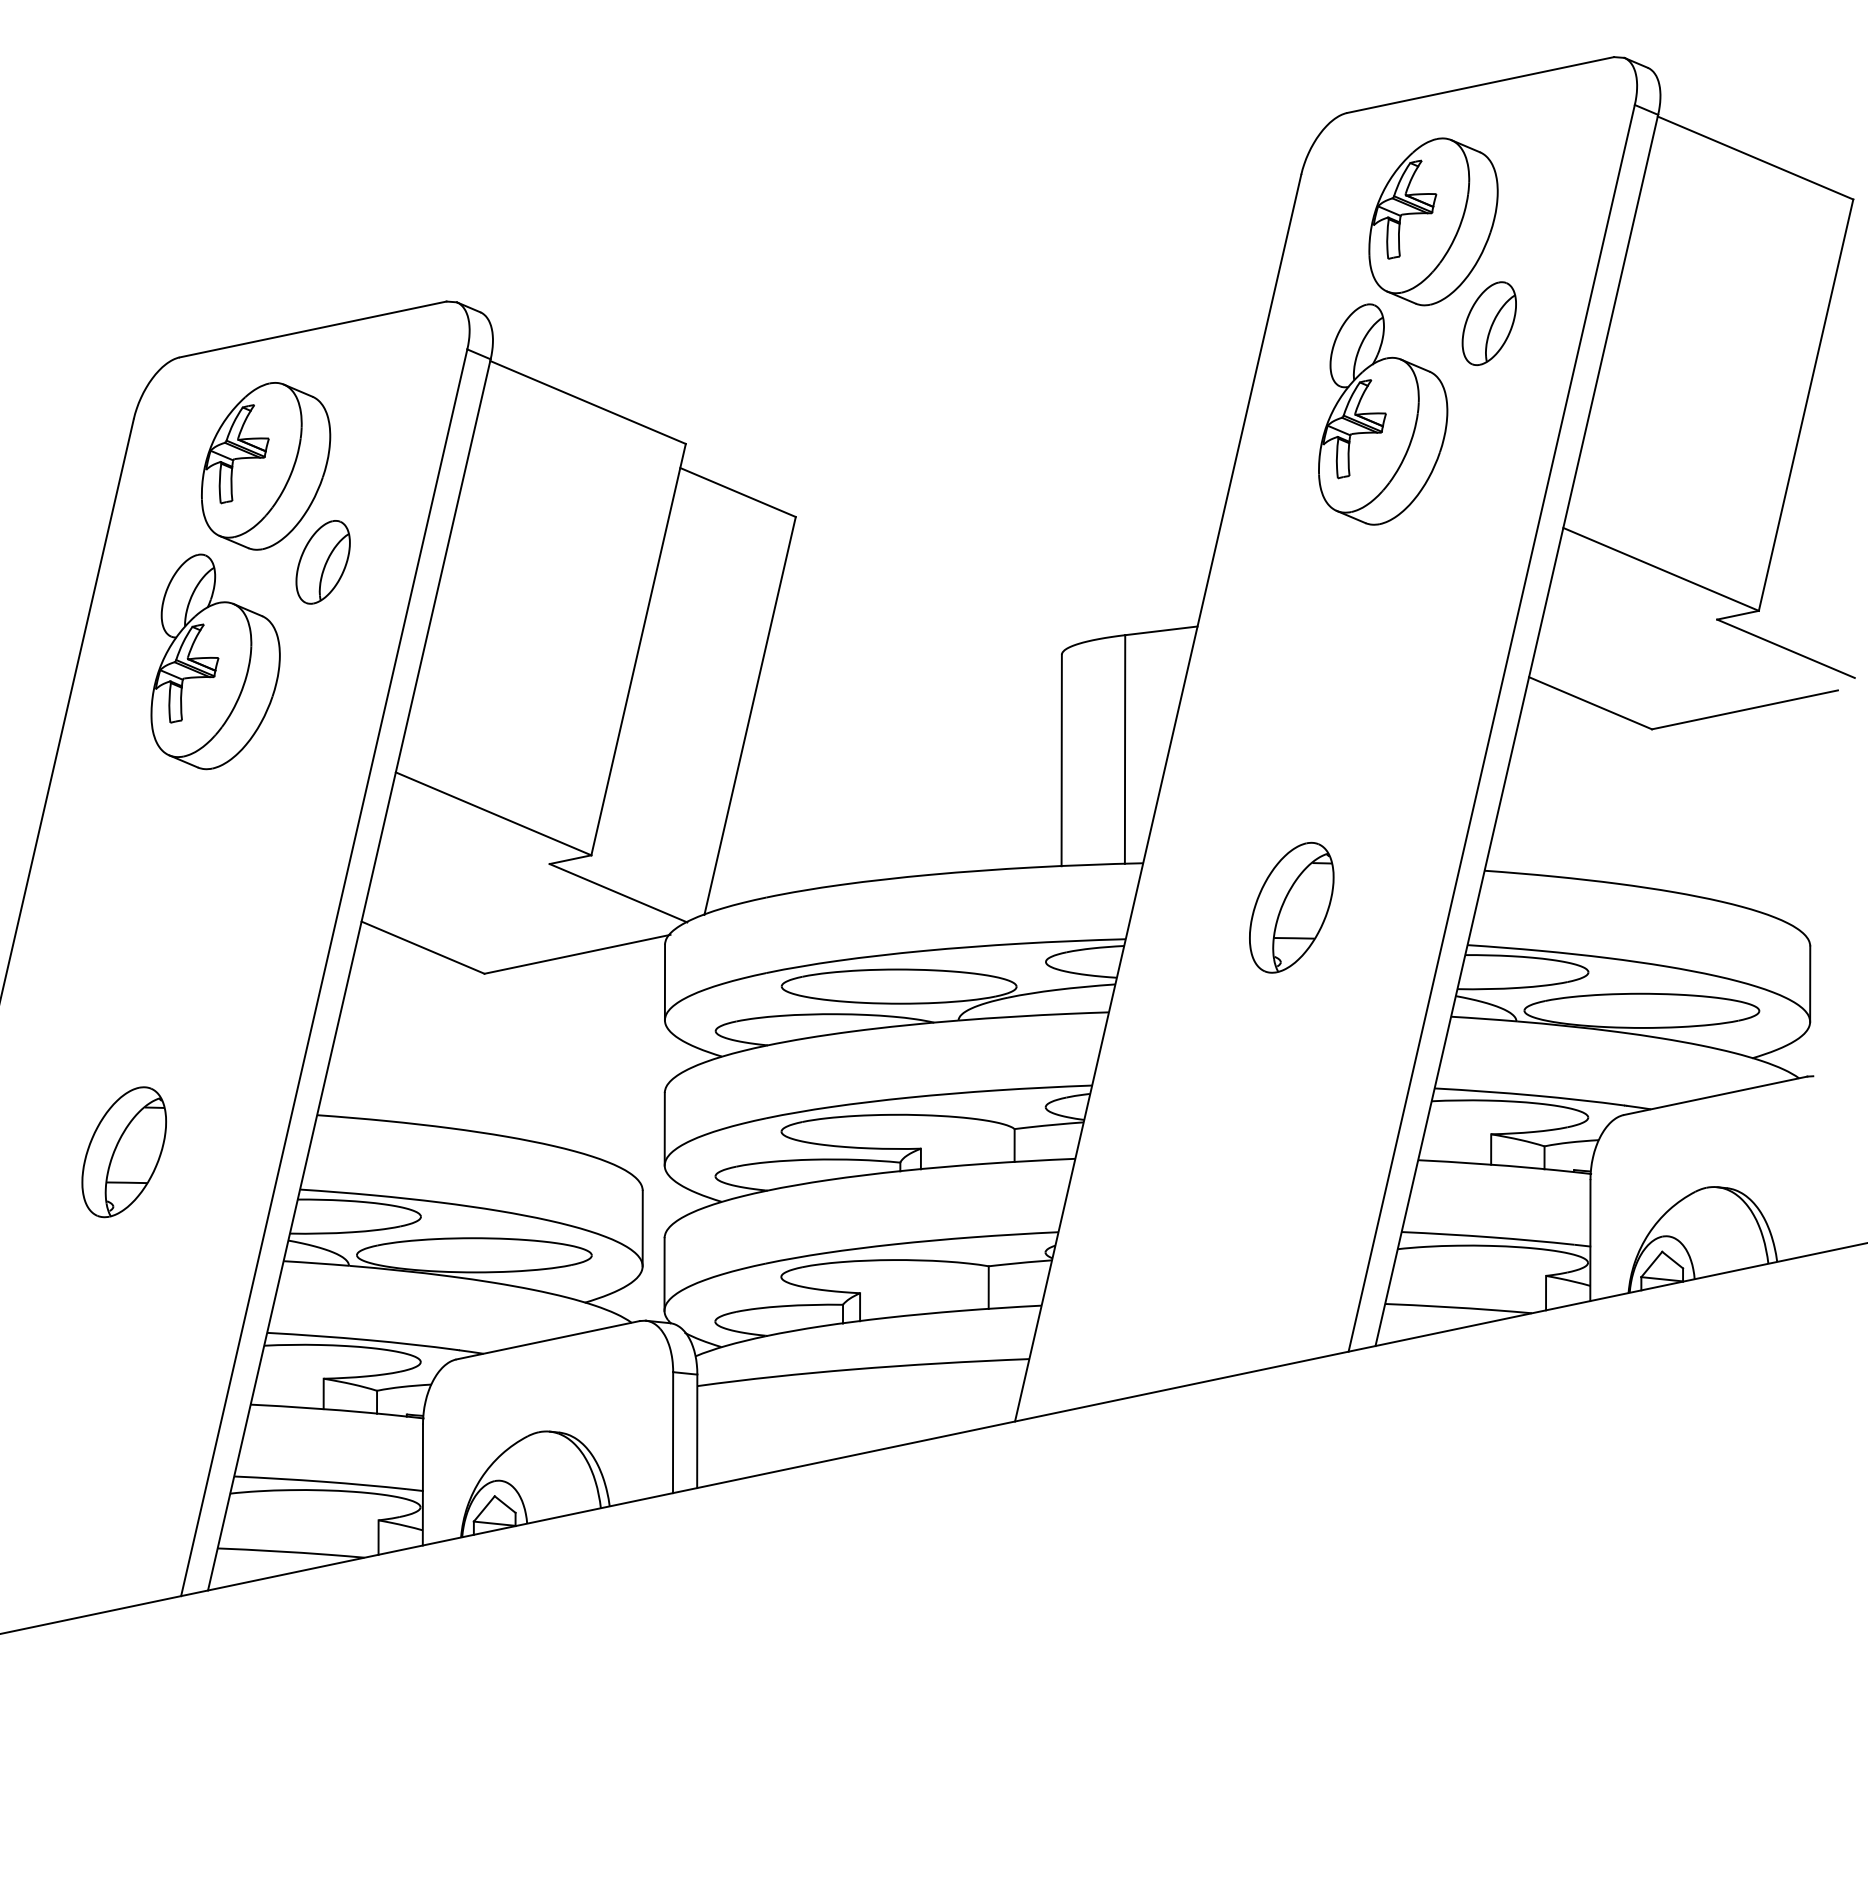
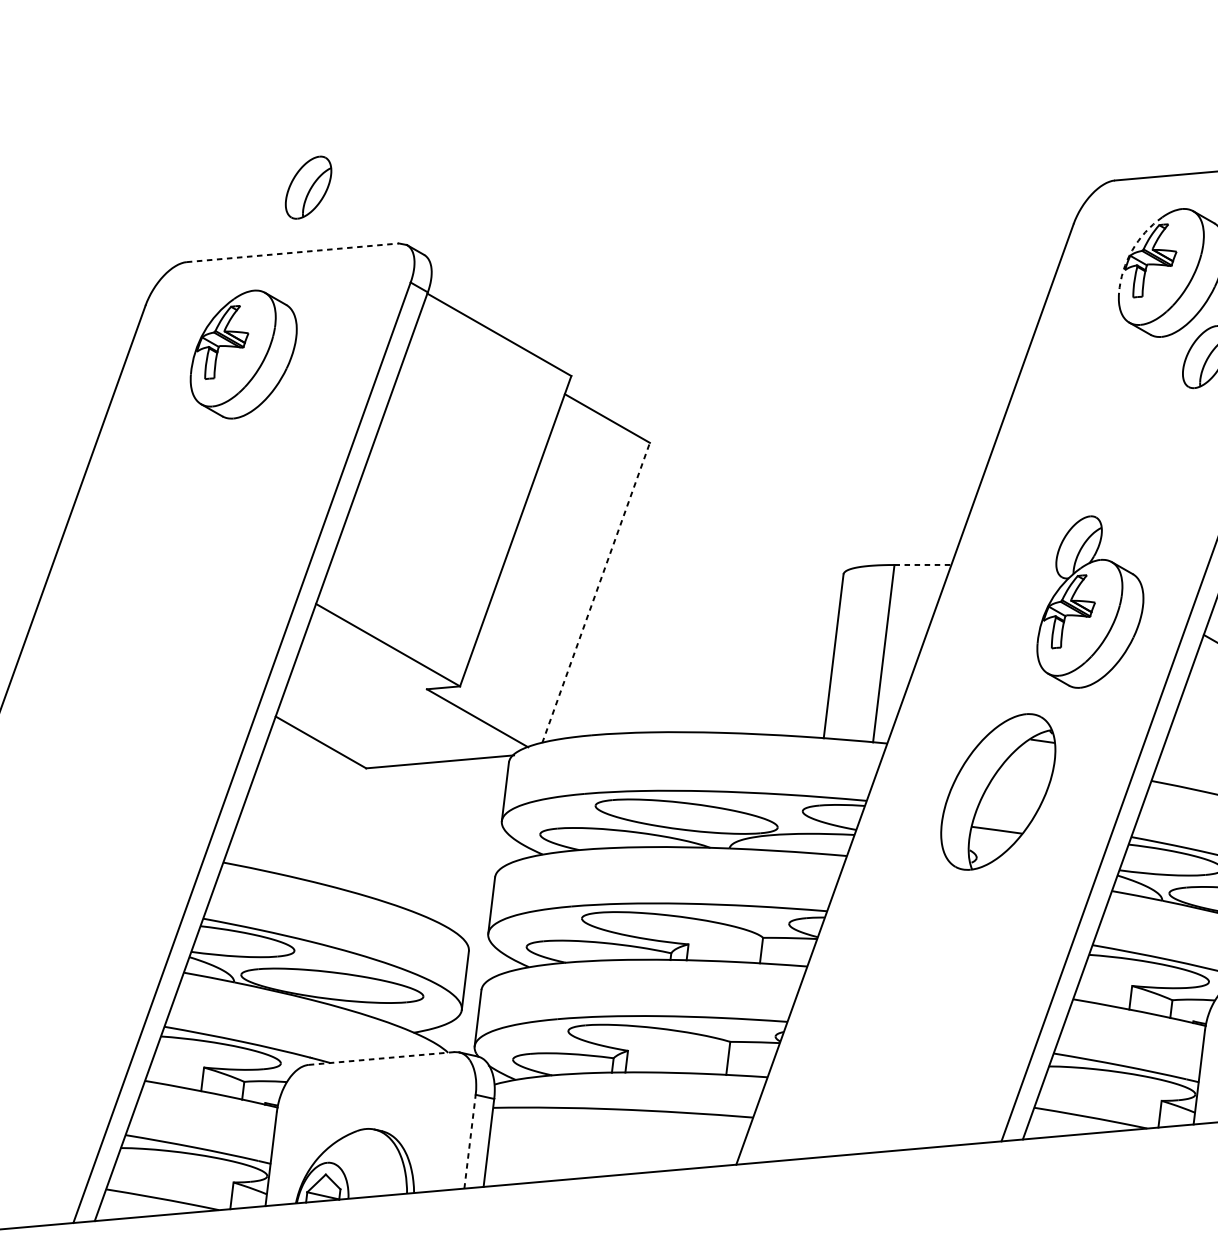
arc: (1379, 199) -> (1132, 250), solid -> dashed
line: (313, 329) -> (293, 252), solid -> dashed
part: (1383, 414) -> (1093, 603), moved
part: (322, 562) -> (308, 187), moved
line: (1161, 630) -> (923, 564), solid -> dashed
part: (215, 661) -> (186, 501), removed
line: (750, 715) -> (596, 592), solid -> dashed
part: (1291, 907) -> (998, 791), size x1.6
part: (123, 1152) -> (69, 873), removed
line: (548, 1340) -> (381, 1058), solid -> dashed
line: (673, 1432) -> (470, 1141), solid -> dashed

